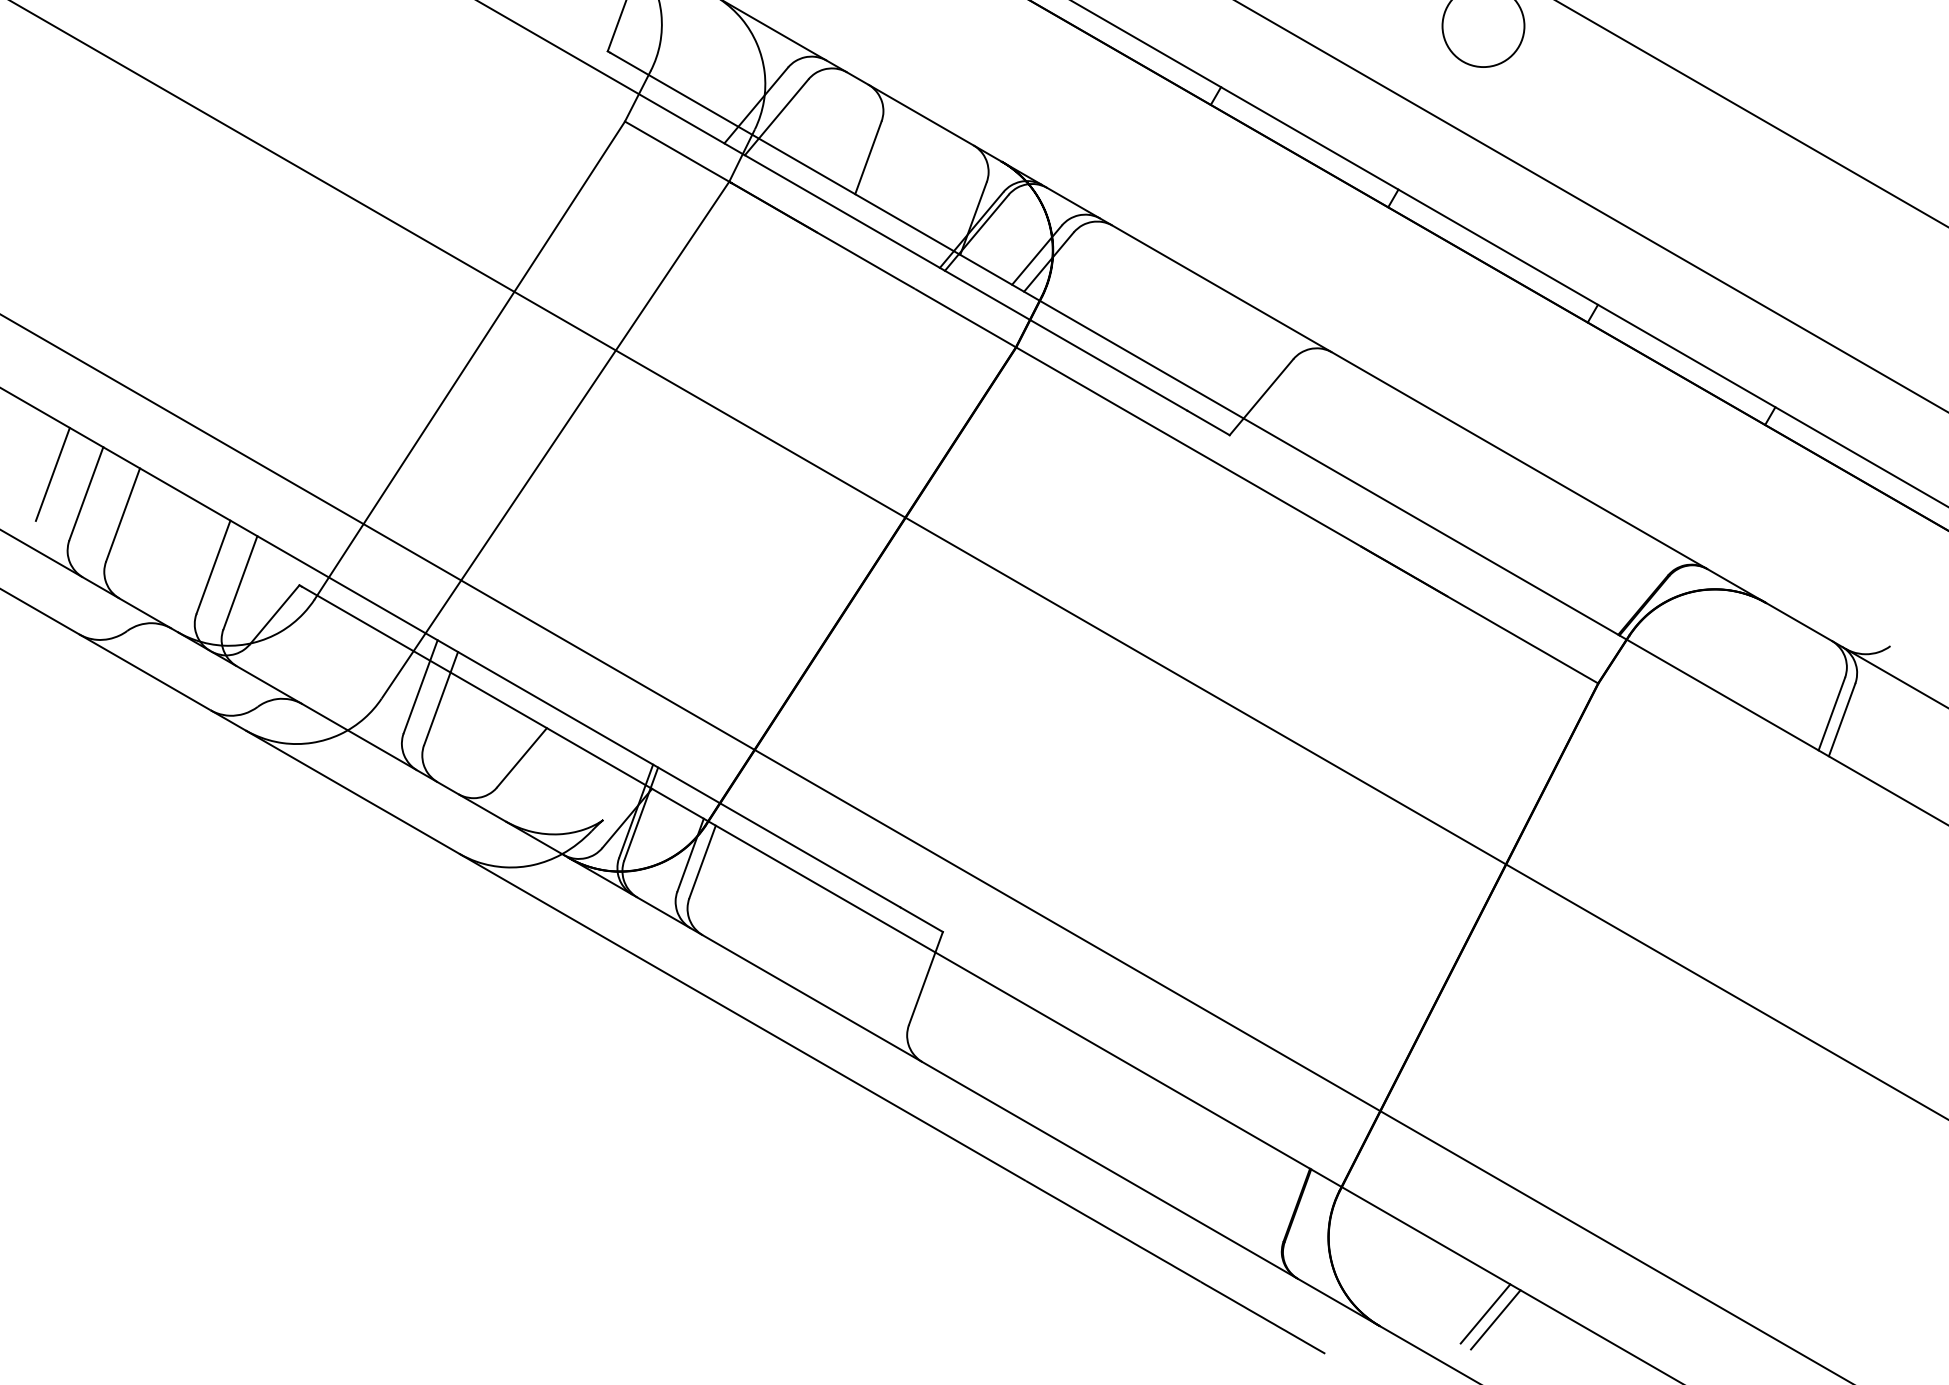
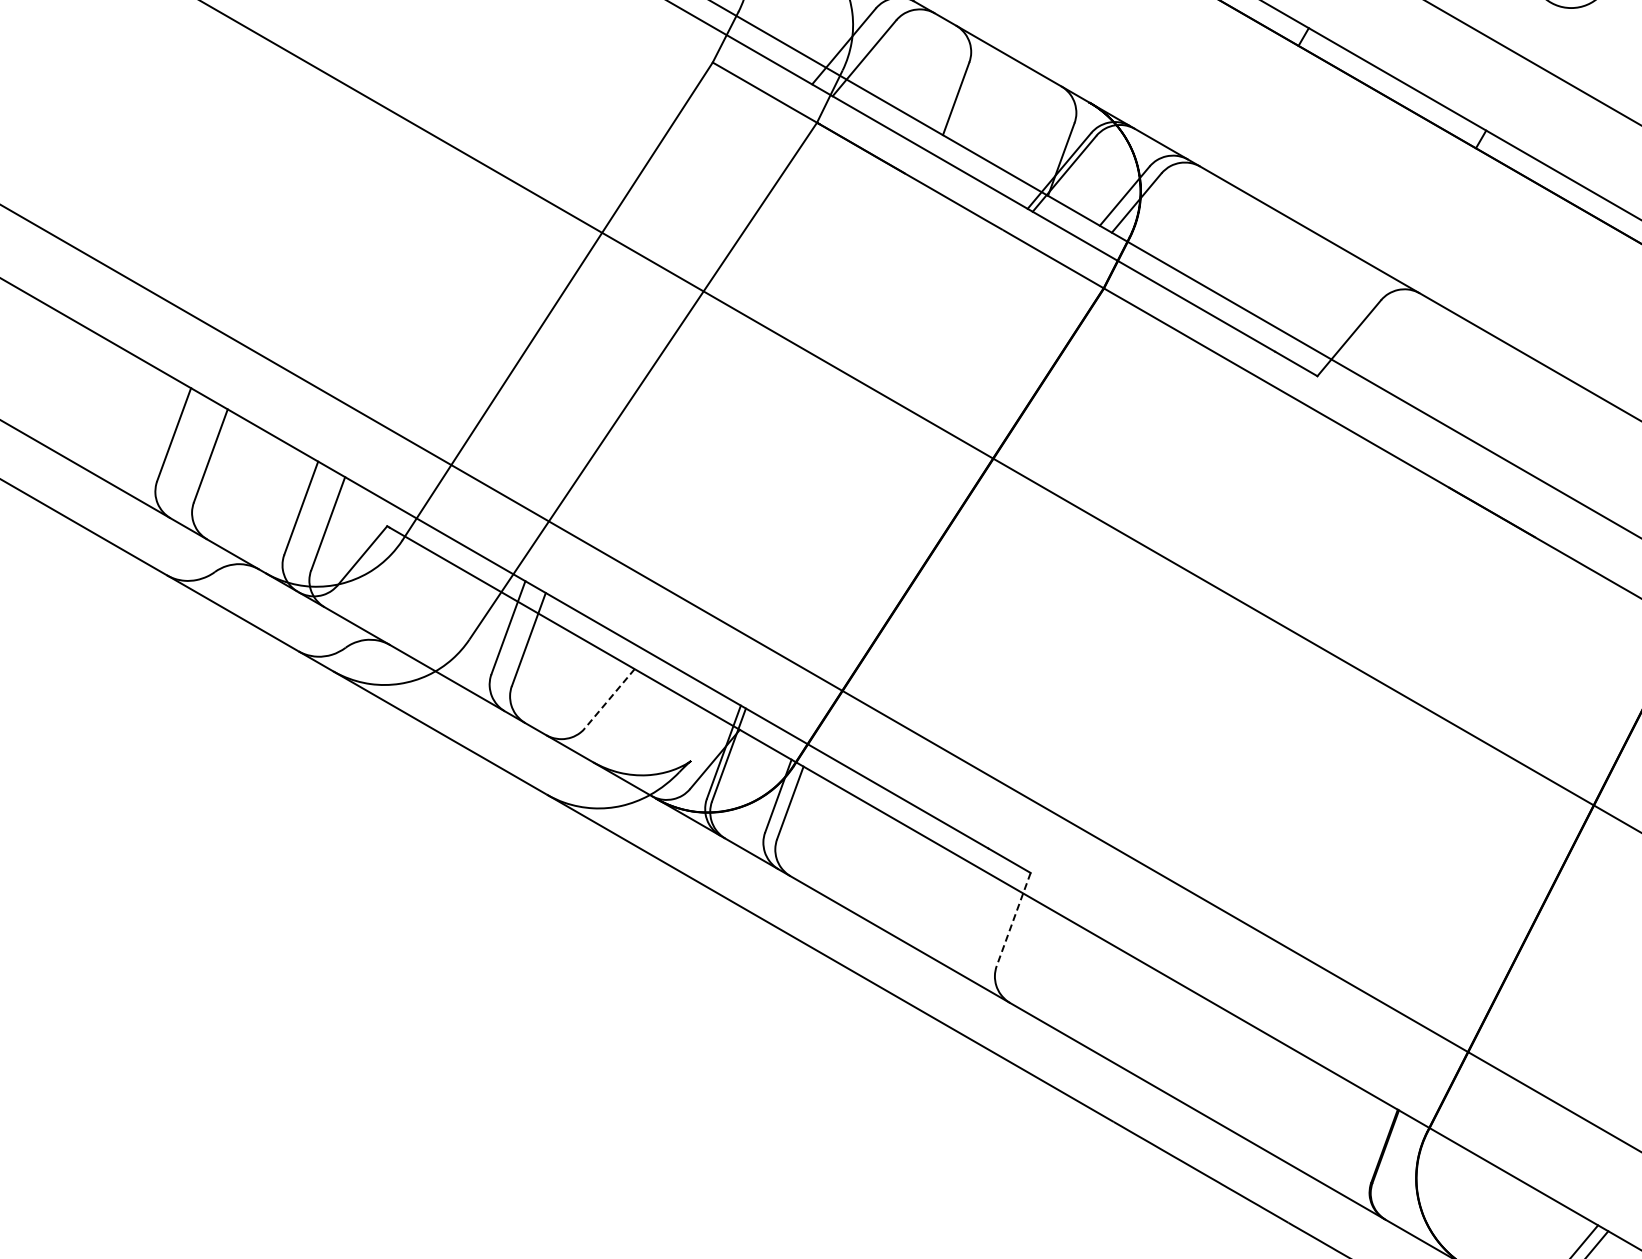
line: (52, 473) -> (140, 414), removed
line: (522, 757) -> (610, 698), solid -> dashed
line: (925, 978) -> (1013, 919), solid -> dashed

